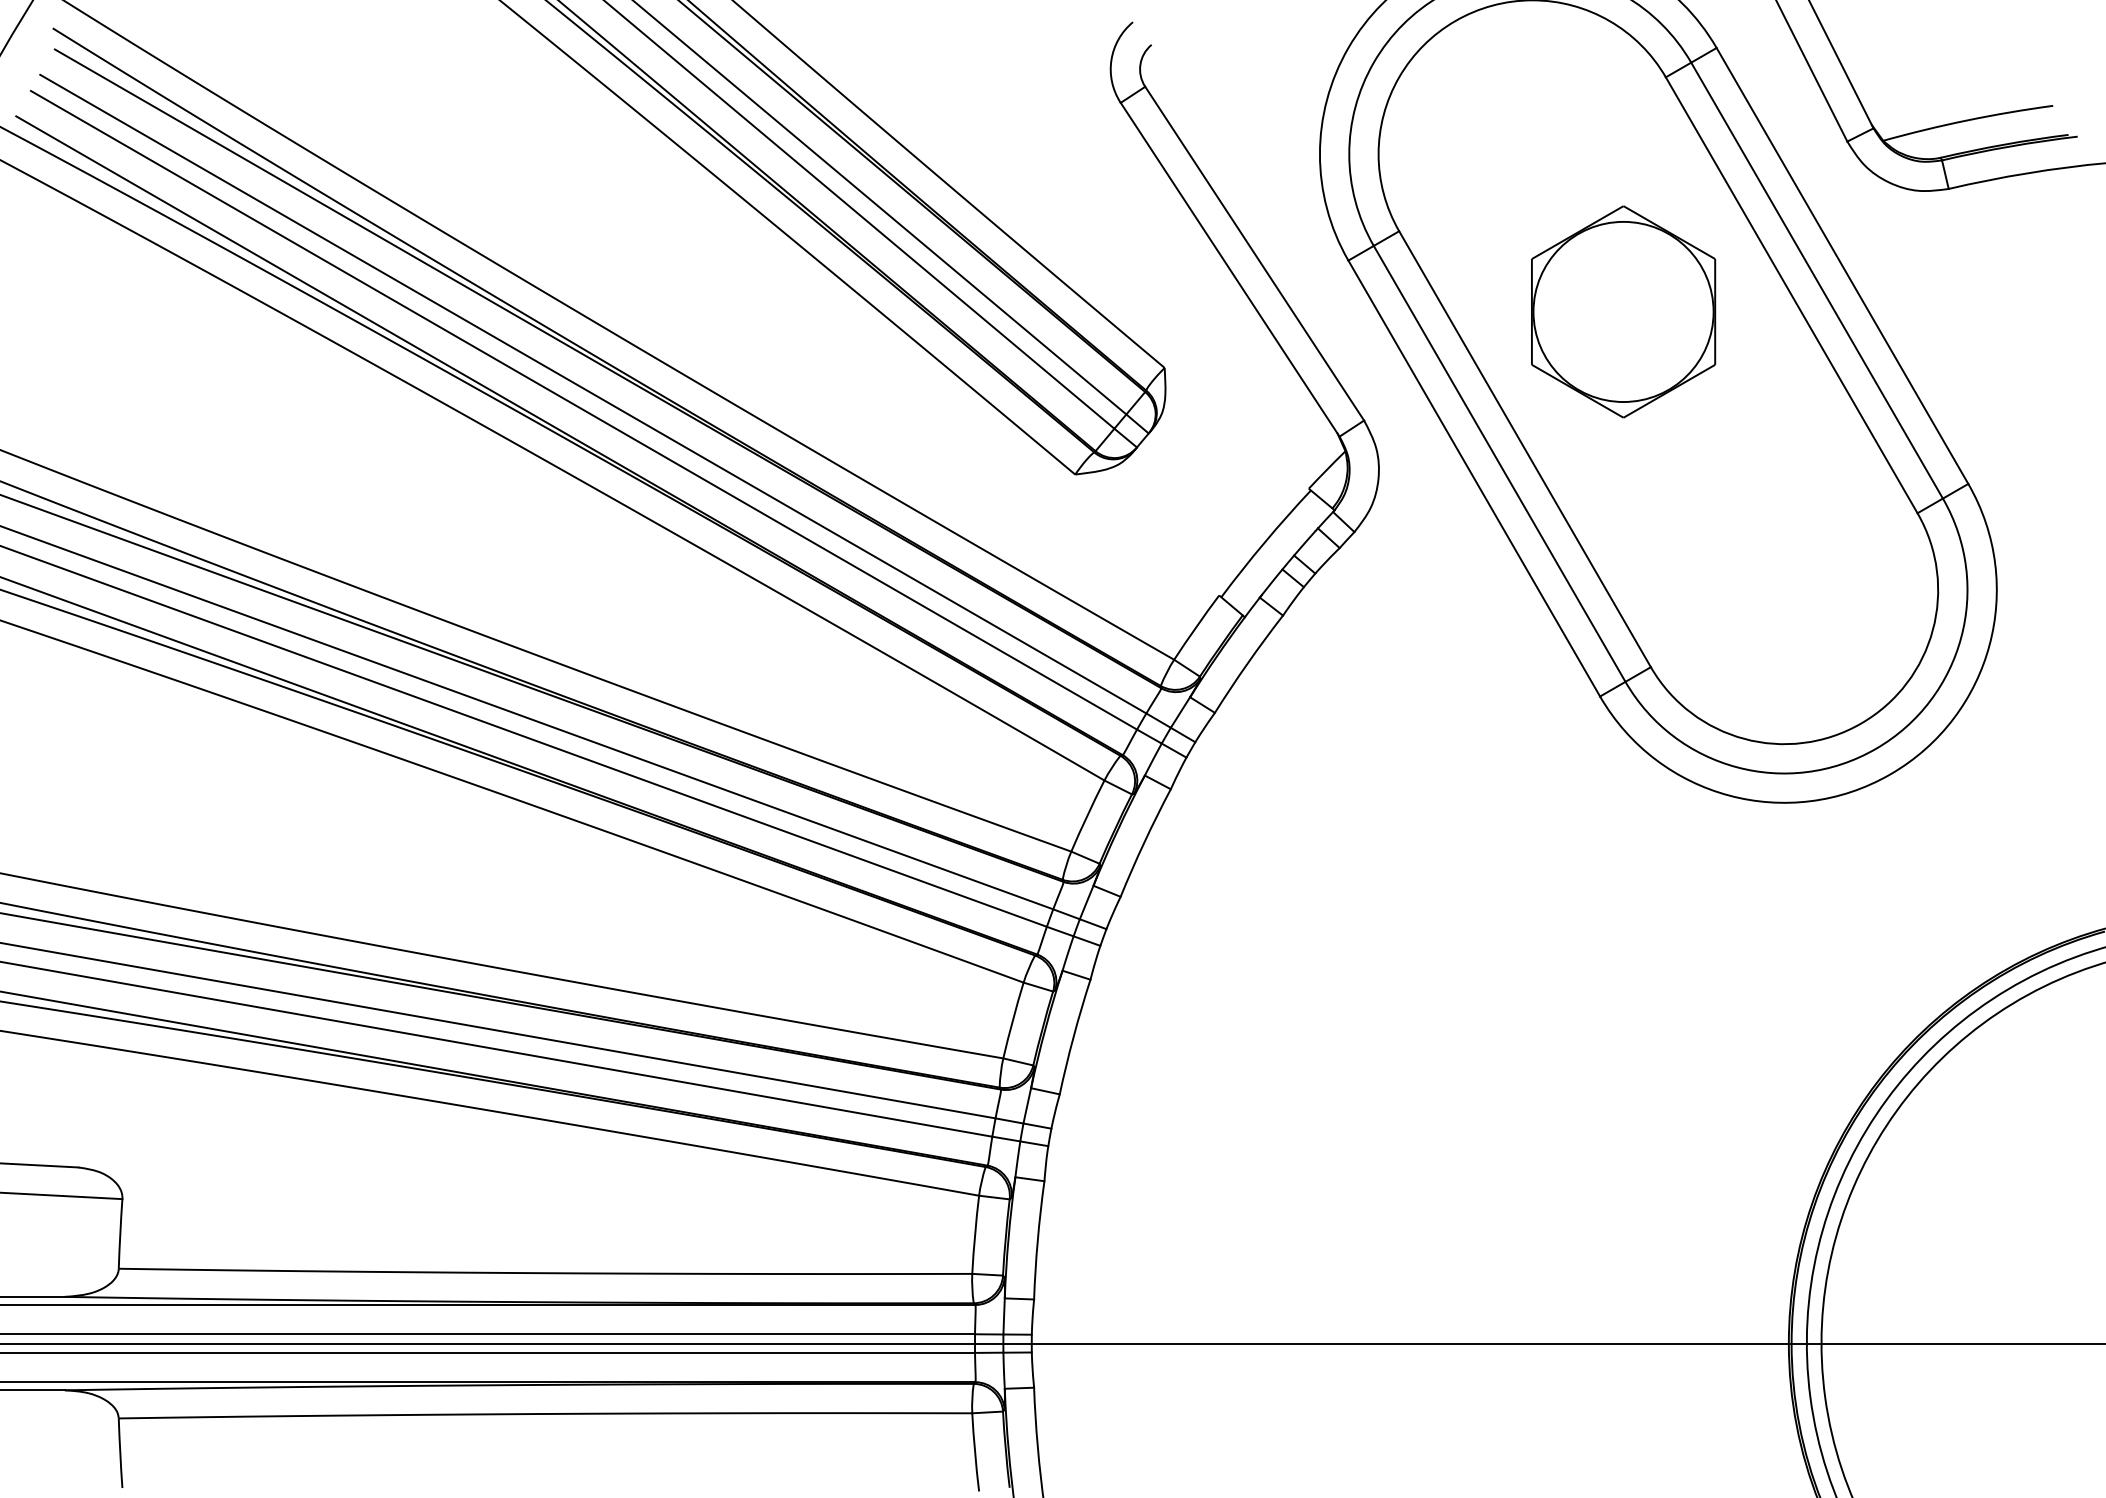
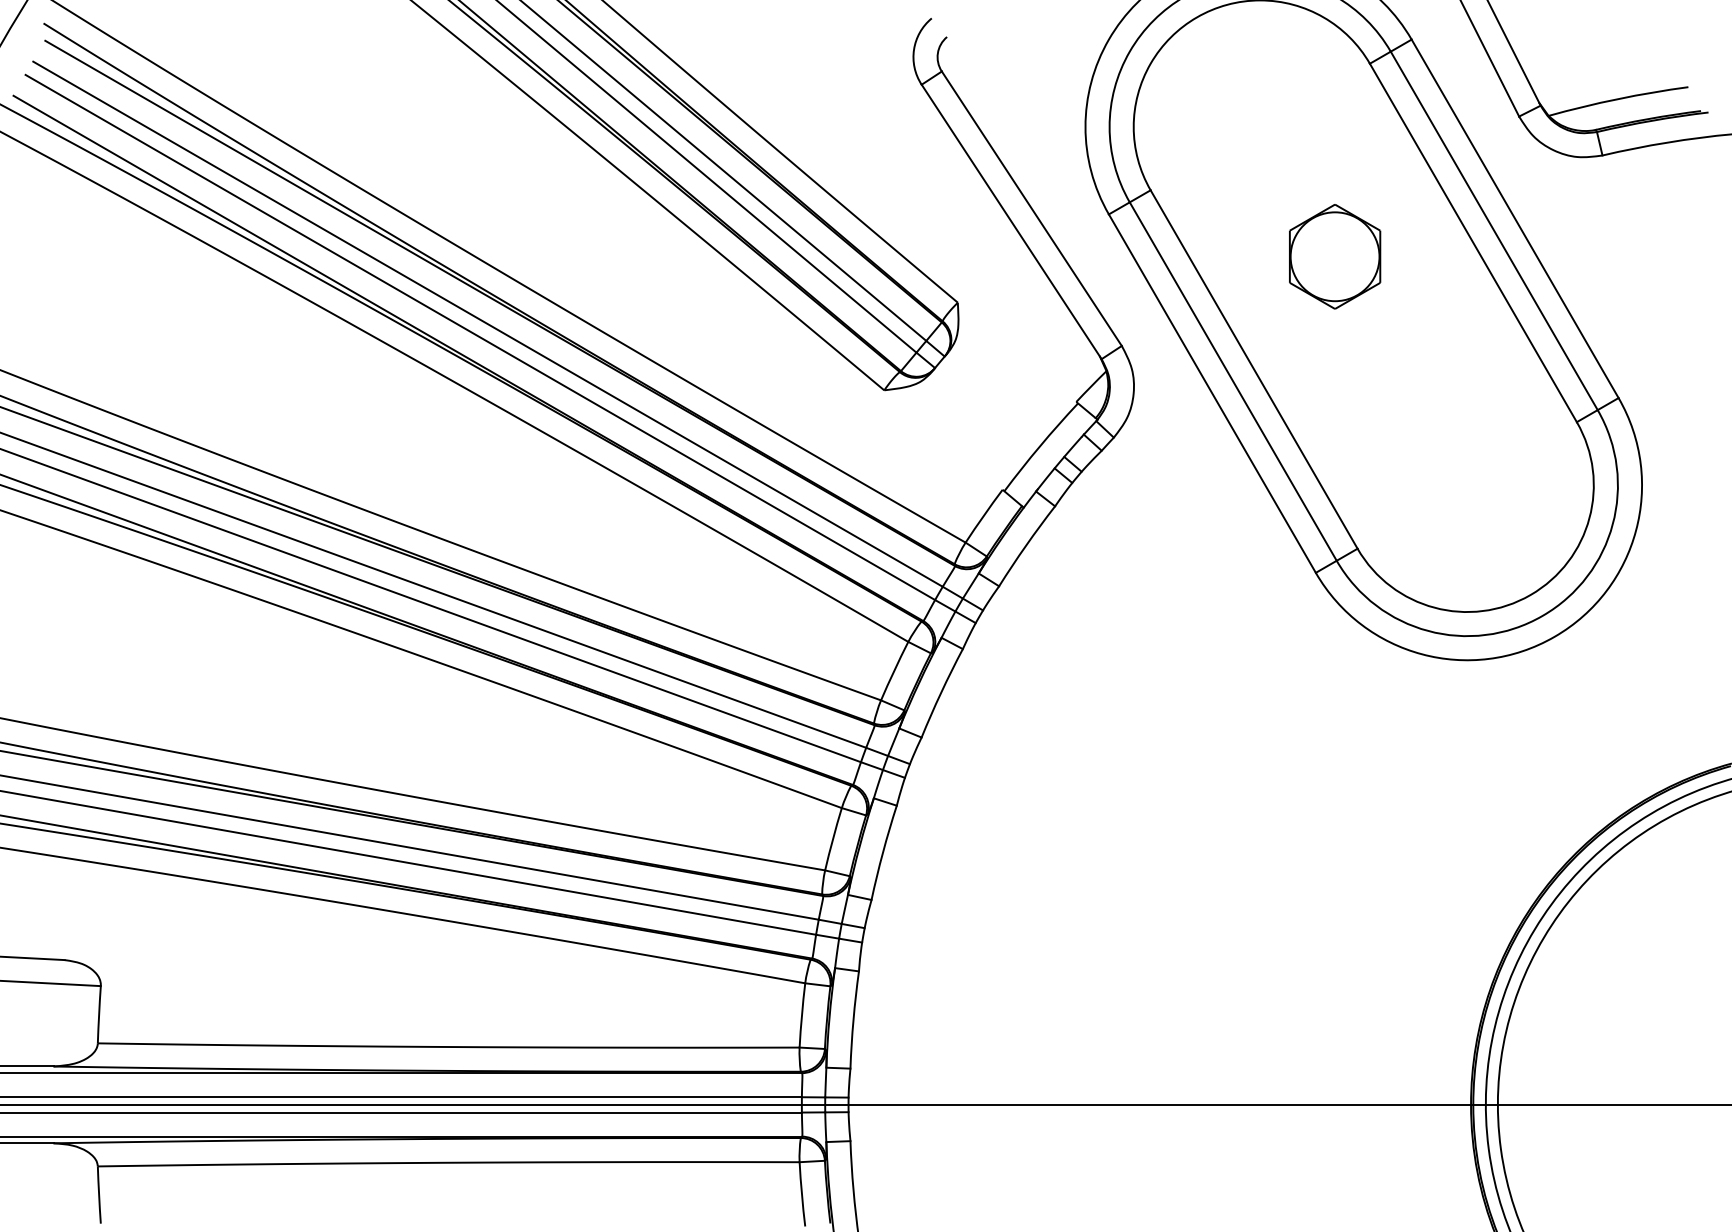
part: (1622, 311) -> (1334, 256), size x0.6

